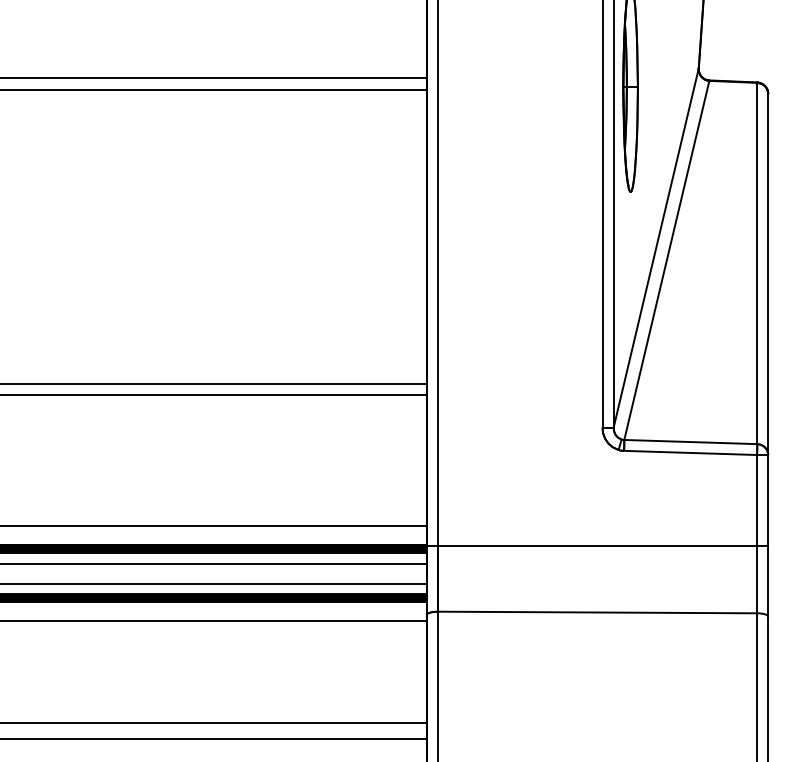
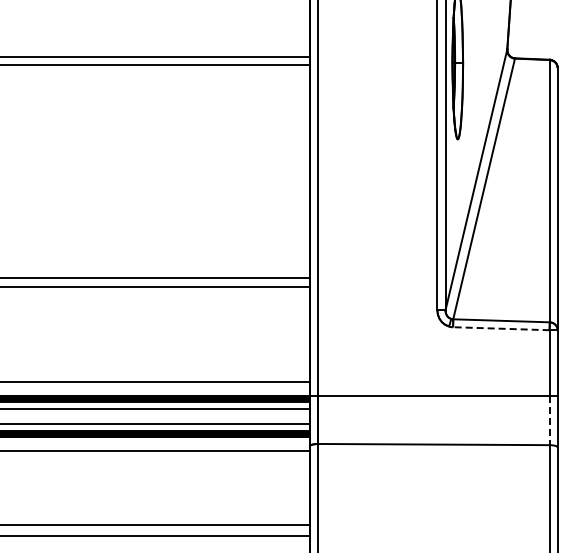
line: (689, 452) -> (500, 328), solid -> dashed
line: (756, 580) -> (549, 421), solid -> dashed

